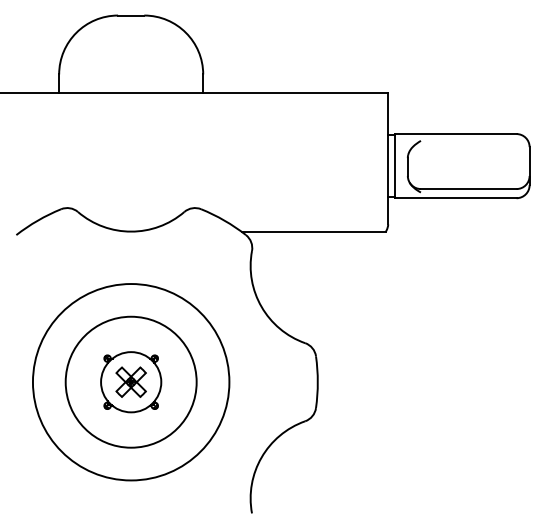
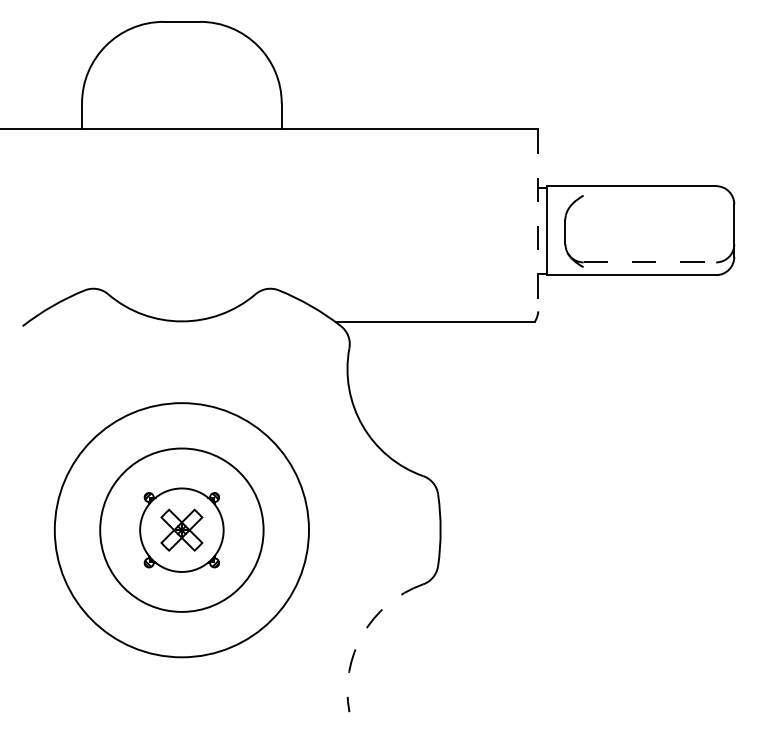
line: (388, 158) -> (538, 220), solid -> dashed
line: (469, 189) -> (650, 262), solid -> dashed
circle: (130, 382) -> (181, 530), size x0.6
circle: (130, 382) -> (181, 530), size x1.4
arc: (261, 457) -> (362, 634), solid -> dashed

